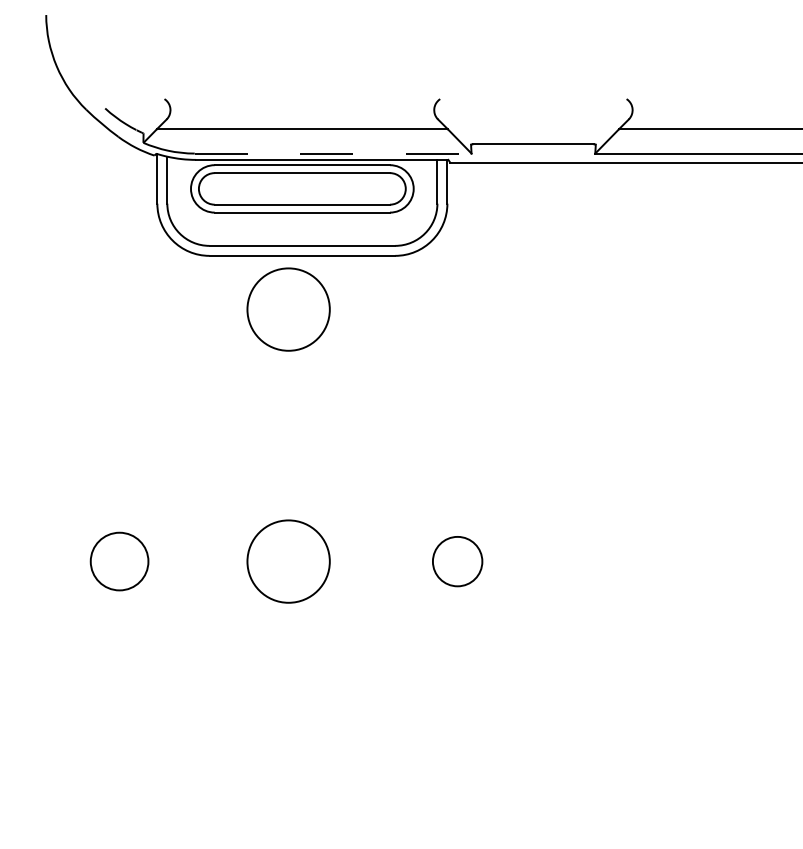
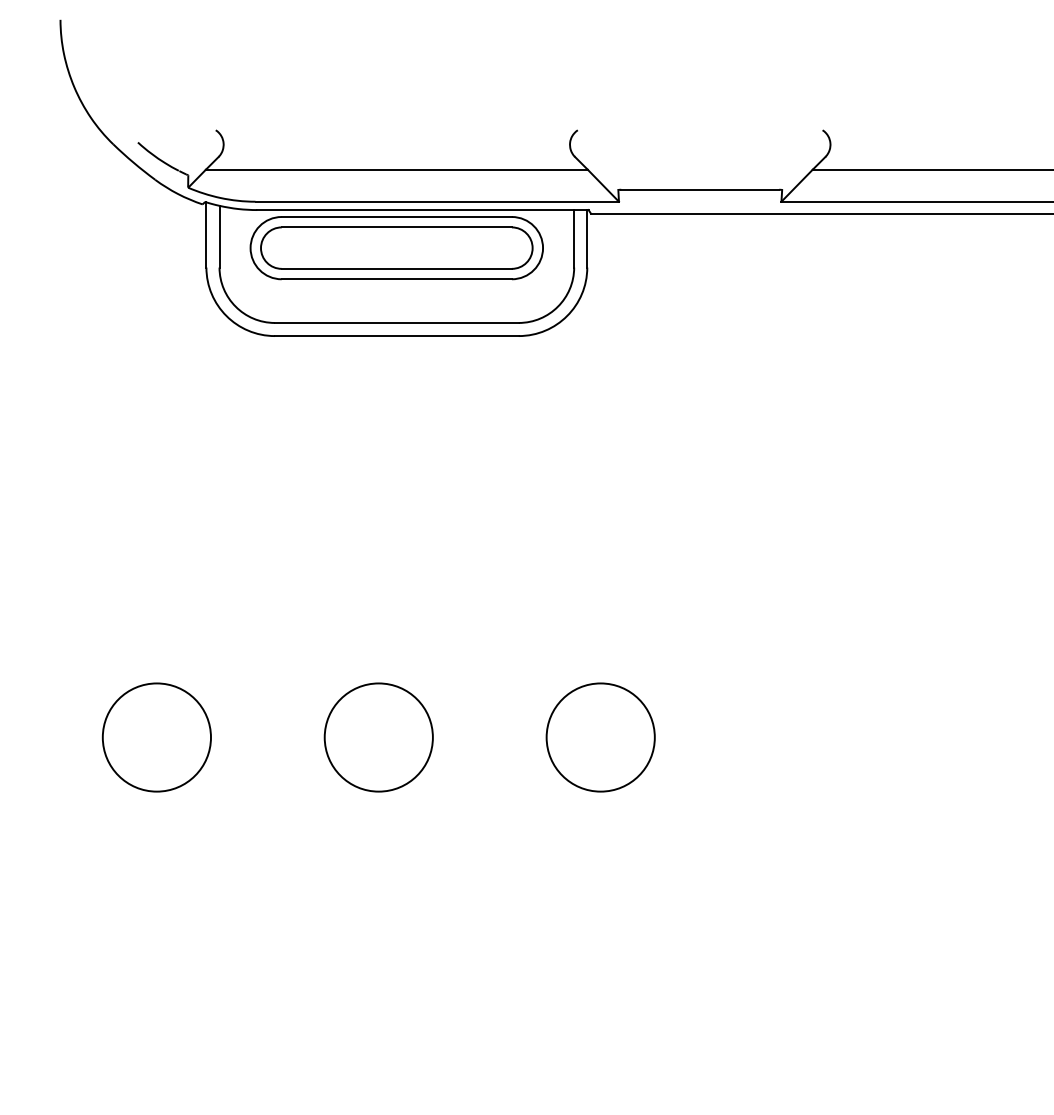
line: (333, 153) -> (437, 201), dashed -> solid
circle: (288, 309) -> (378, 406), removed
circle: (119, 561) -> (156, 737), size x1.43
circle: (457, 561) -> (600, 737), size x1.67

